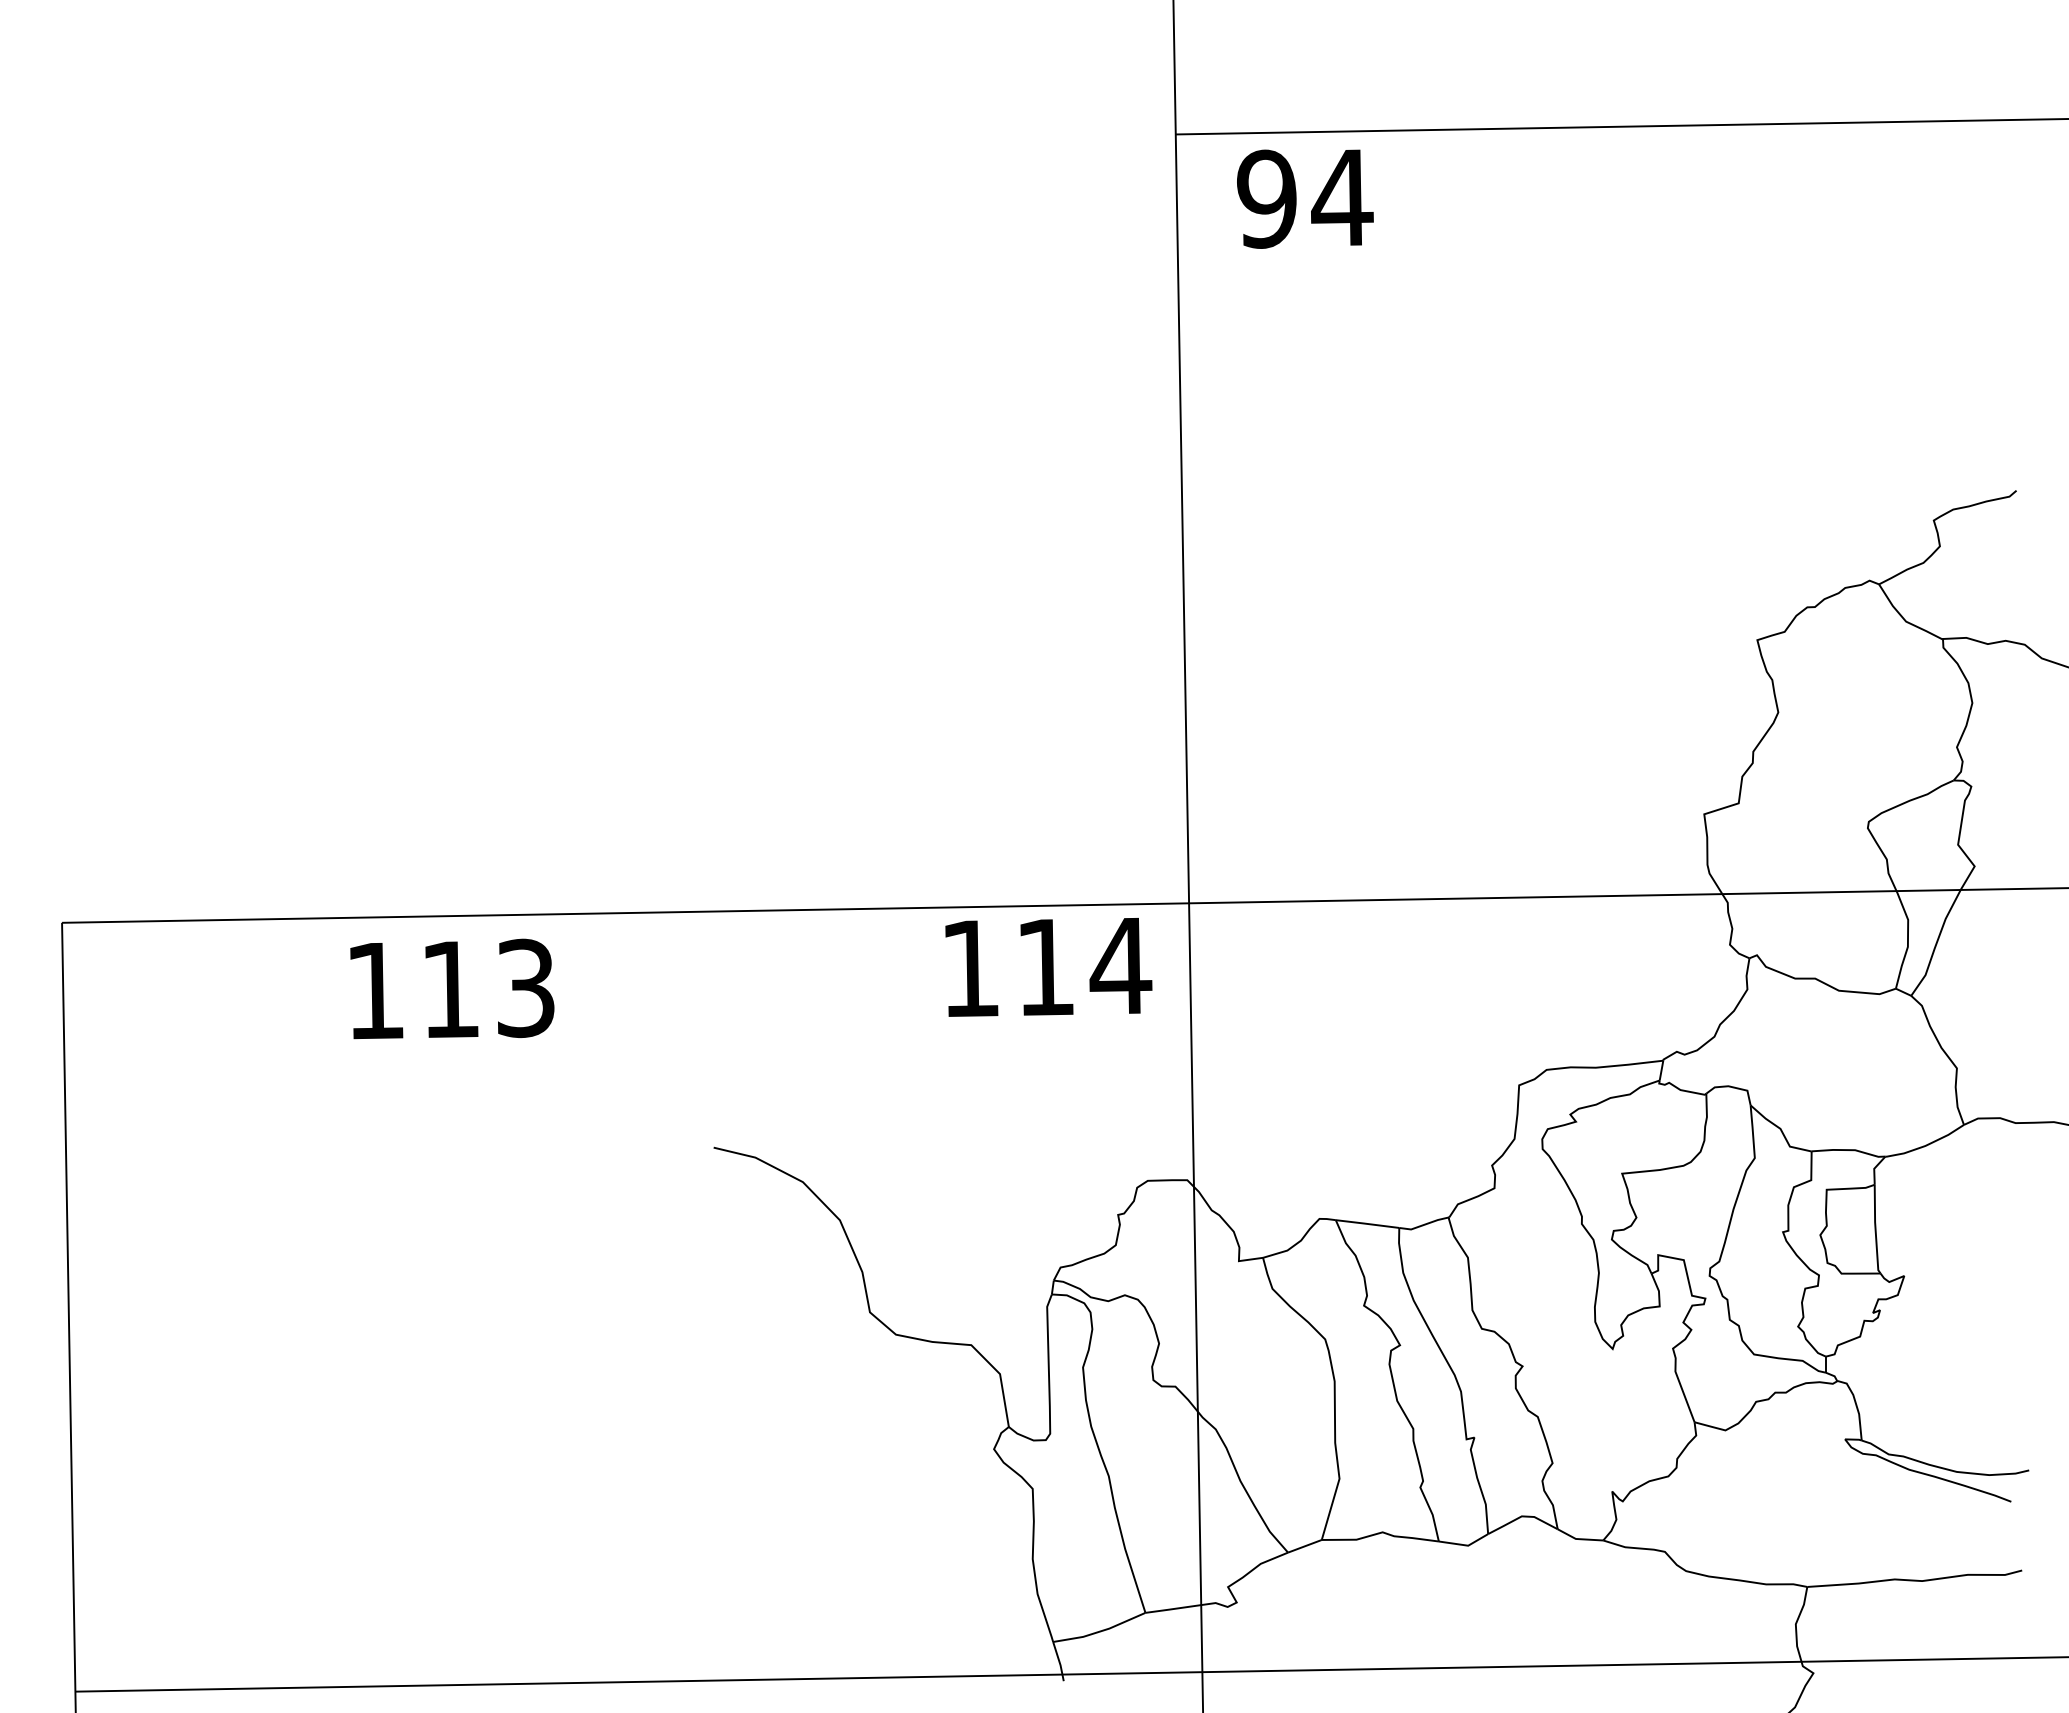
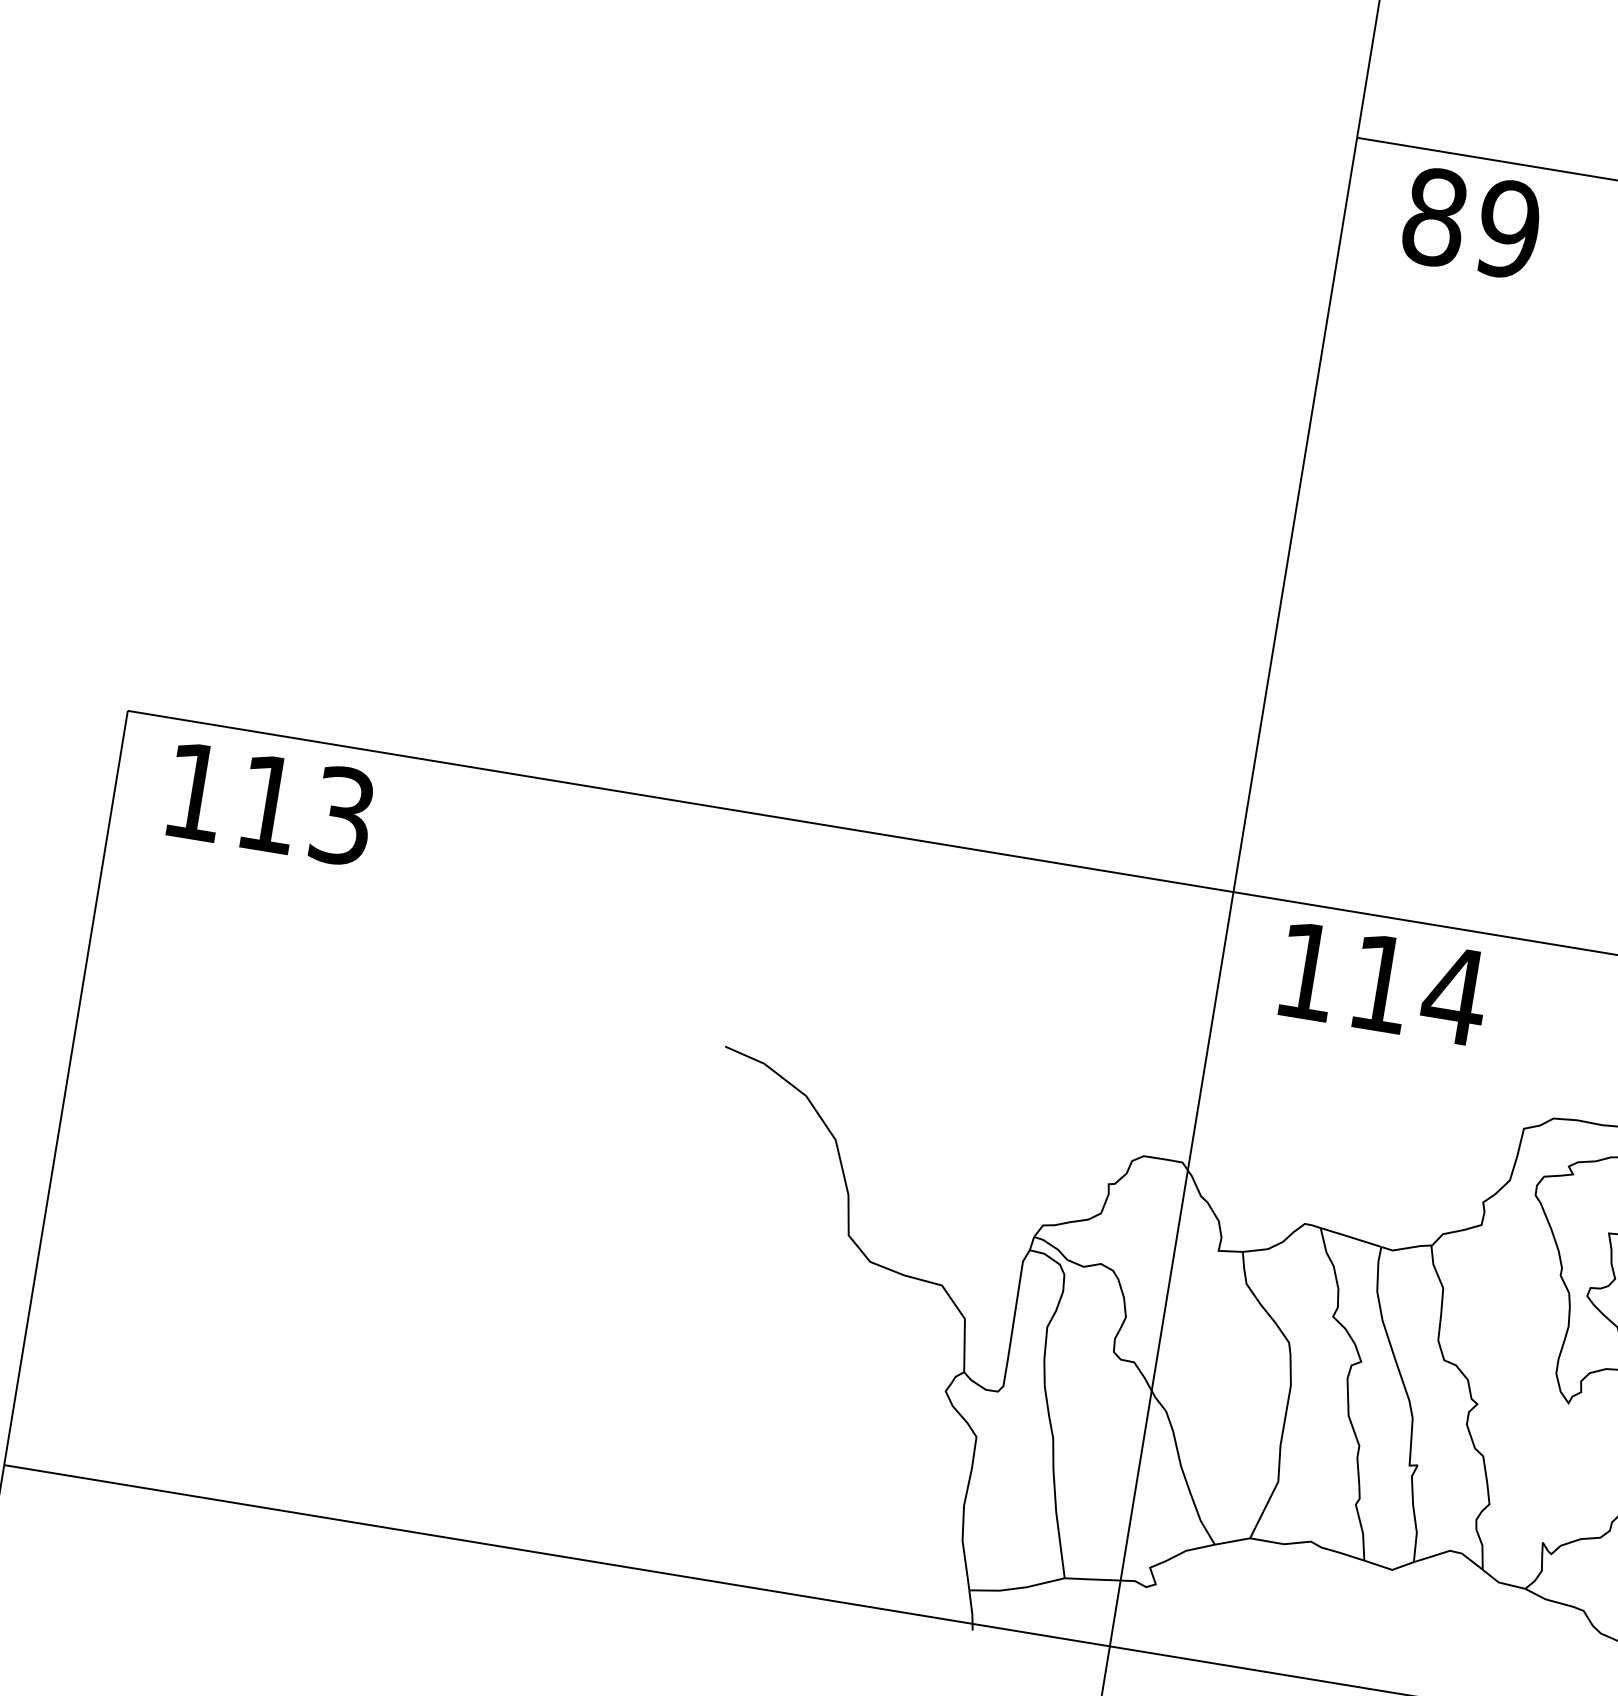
text: (1305, 198) -> (1472, 223), 94 -> 89
text: (1048, 967) -> (1383, 984), moved
text: (452, 988) -> (271, 803), moved

